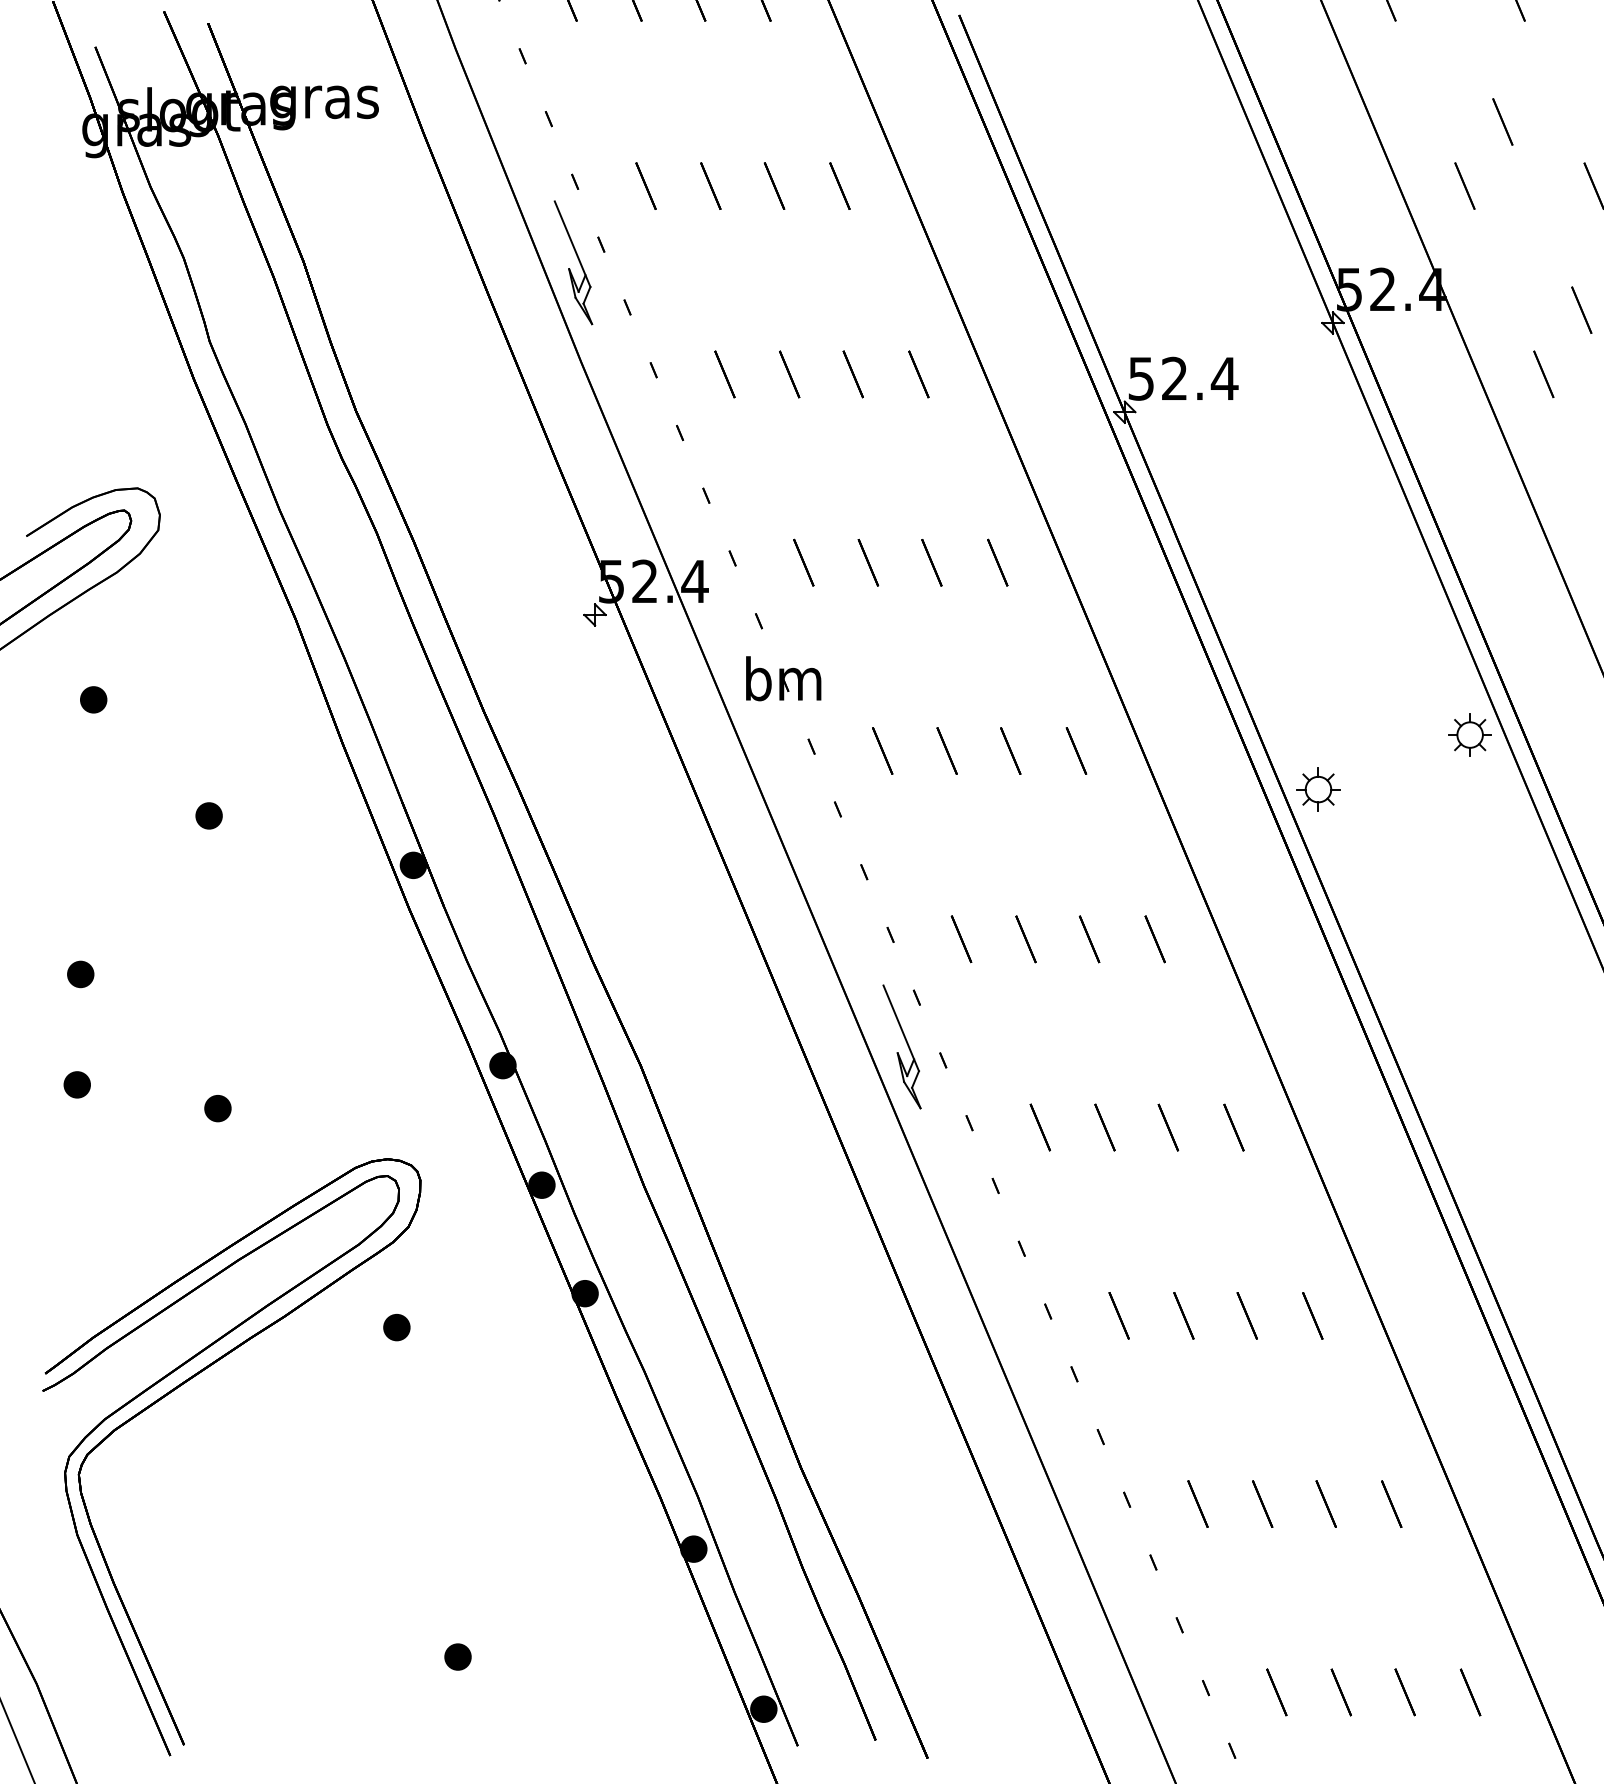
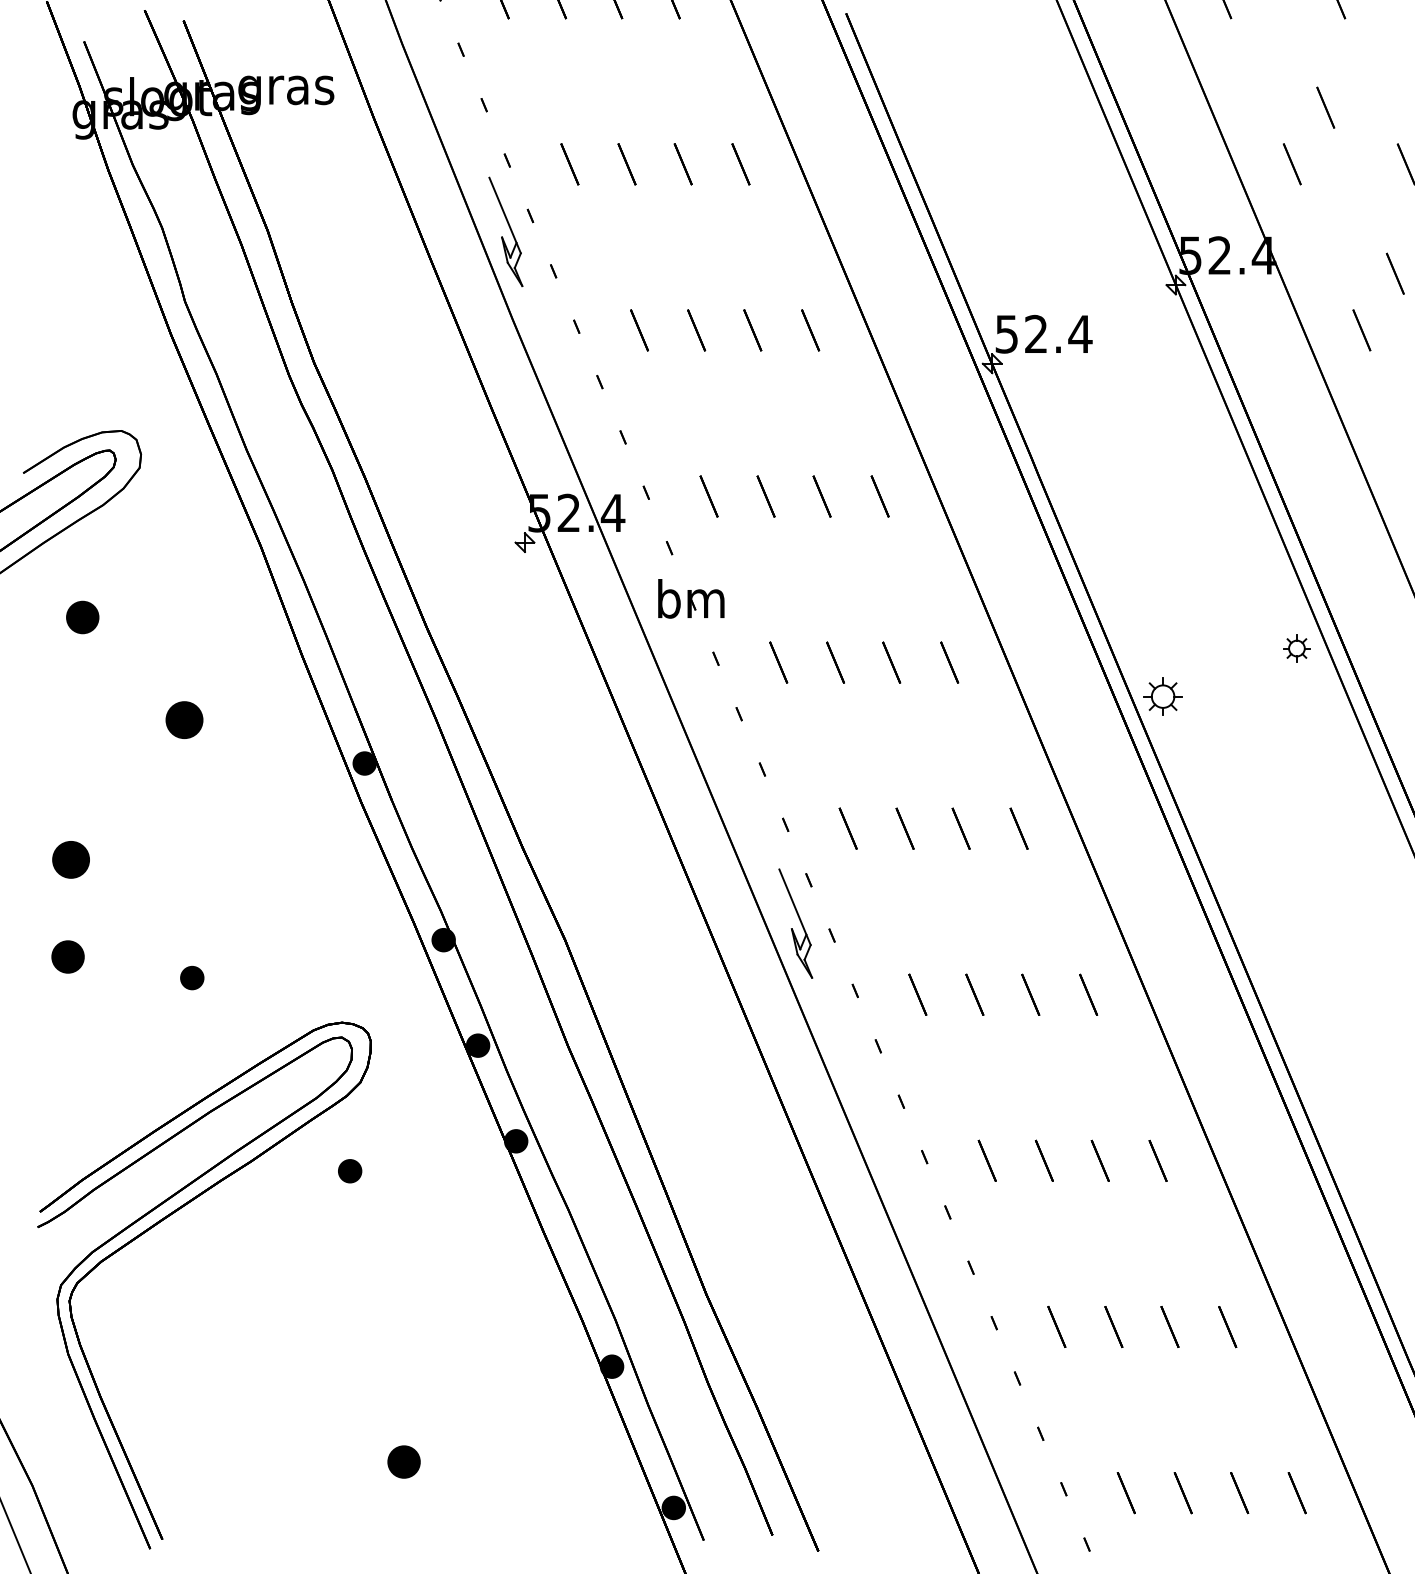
part: (93, 699) -> (82, 617), size x1.4
part: (1469, 734) -> (1296, 648), size x0.7
part: (209, 815) -> (184, 719), size x1.6
part: (81, 974) -> (71, 859), size x1.6
part: (77, 1085) -> (68, 957), size x1.4
part: (457, 1656) -> (403, 1461), size x1.4

